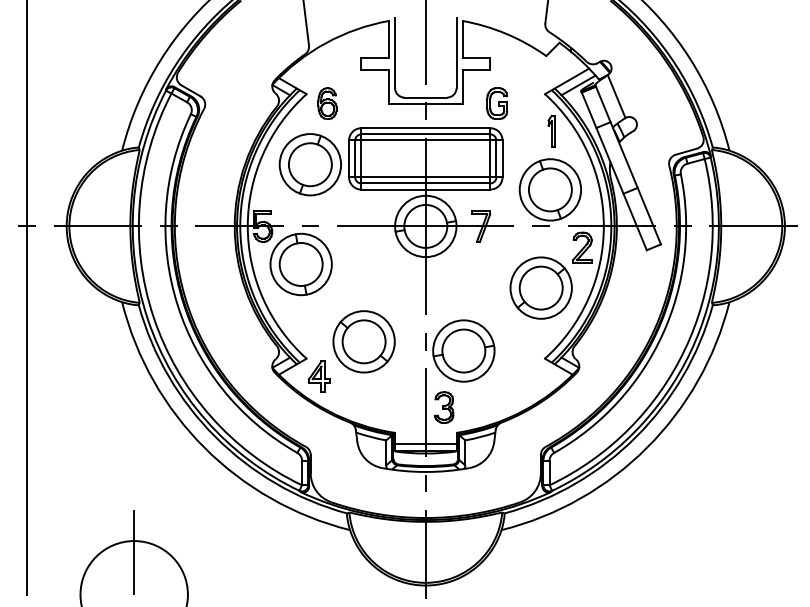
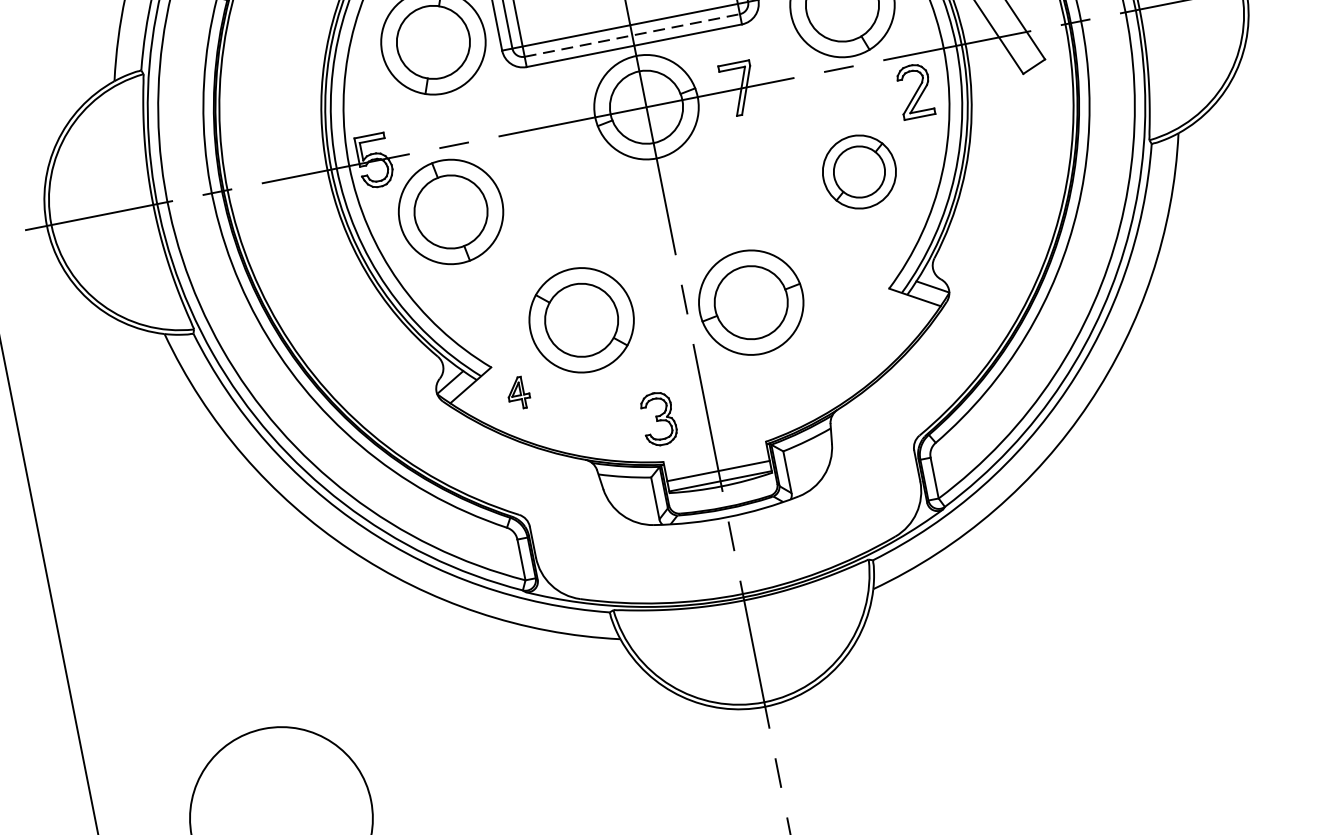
line: (426, 183) -> (633, 35), solid -> dashed
part: (540, 287) -> (858, 171), size x0.7
part: (319, 376) -> (518, 392), size x0.6
part: (444, 407) -> (659, 418), moved
line: (134, 552) -> (267, 747), removed

